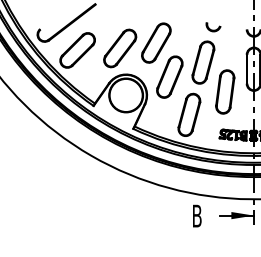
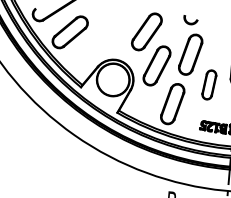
part: (213, 27) -> (190, 20), moved
part: (120, 48) -> (111, 34), removed
part: (225, 91) -> (209, 84), size x0.7

